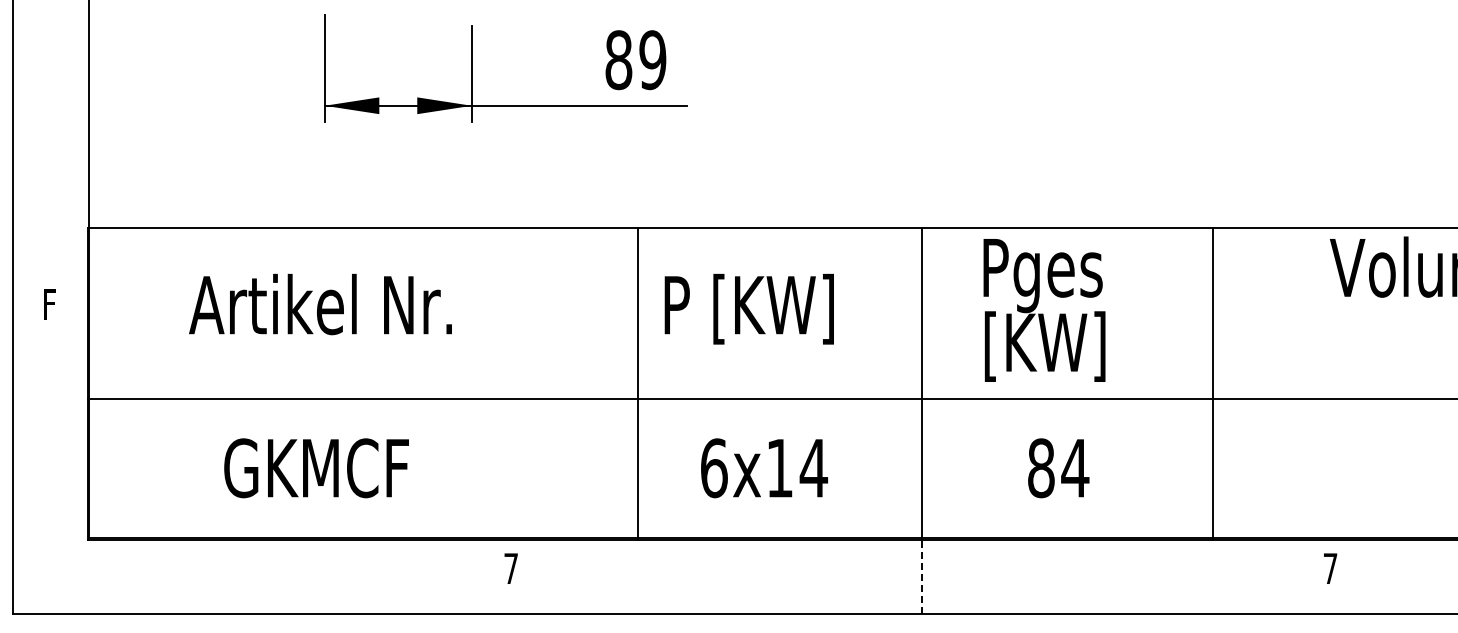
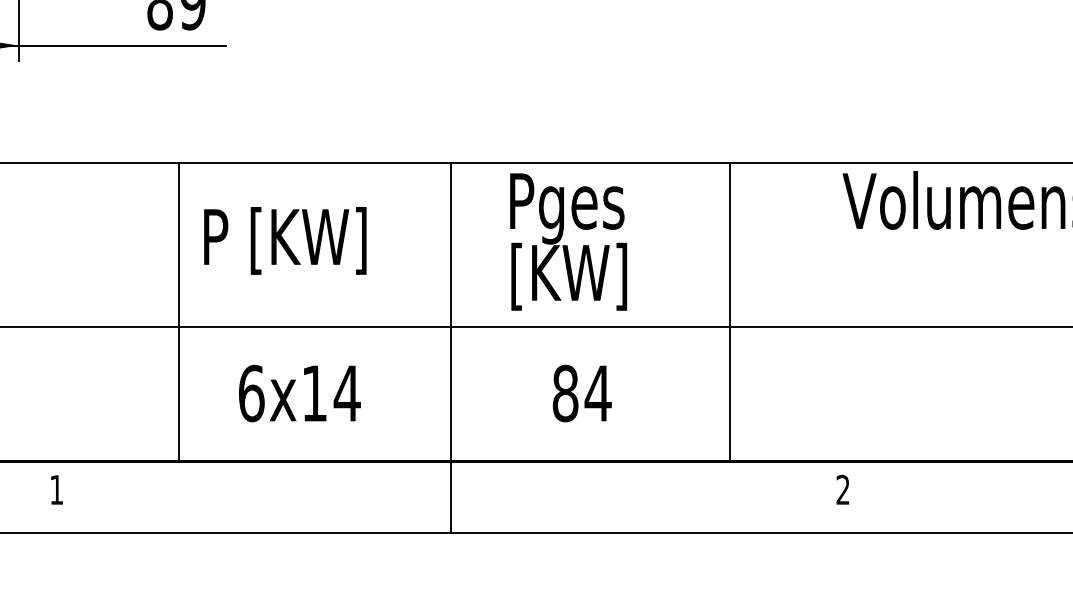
text: (1330, 567) -> (843, 488), 7 -> 2
text: (510, 568) -> (56, 489), 7 -> 1
line: (922, 576) -> (451, 497), dashed -> solid

